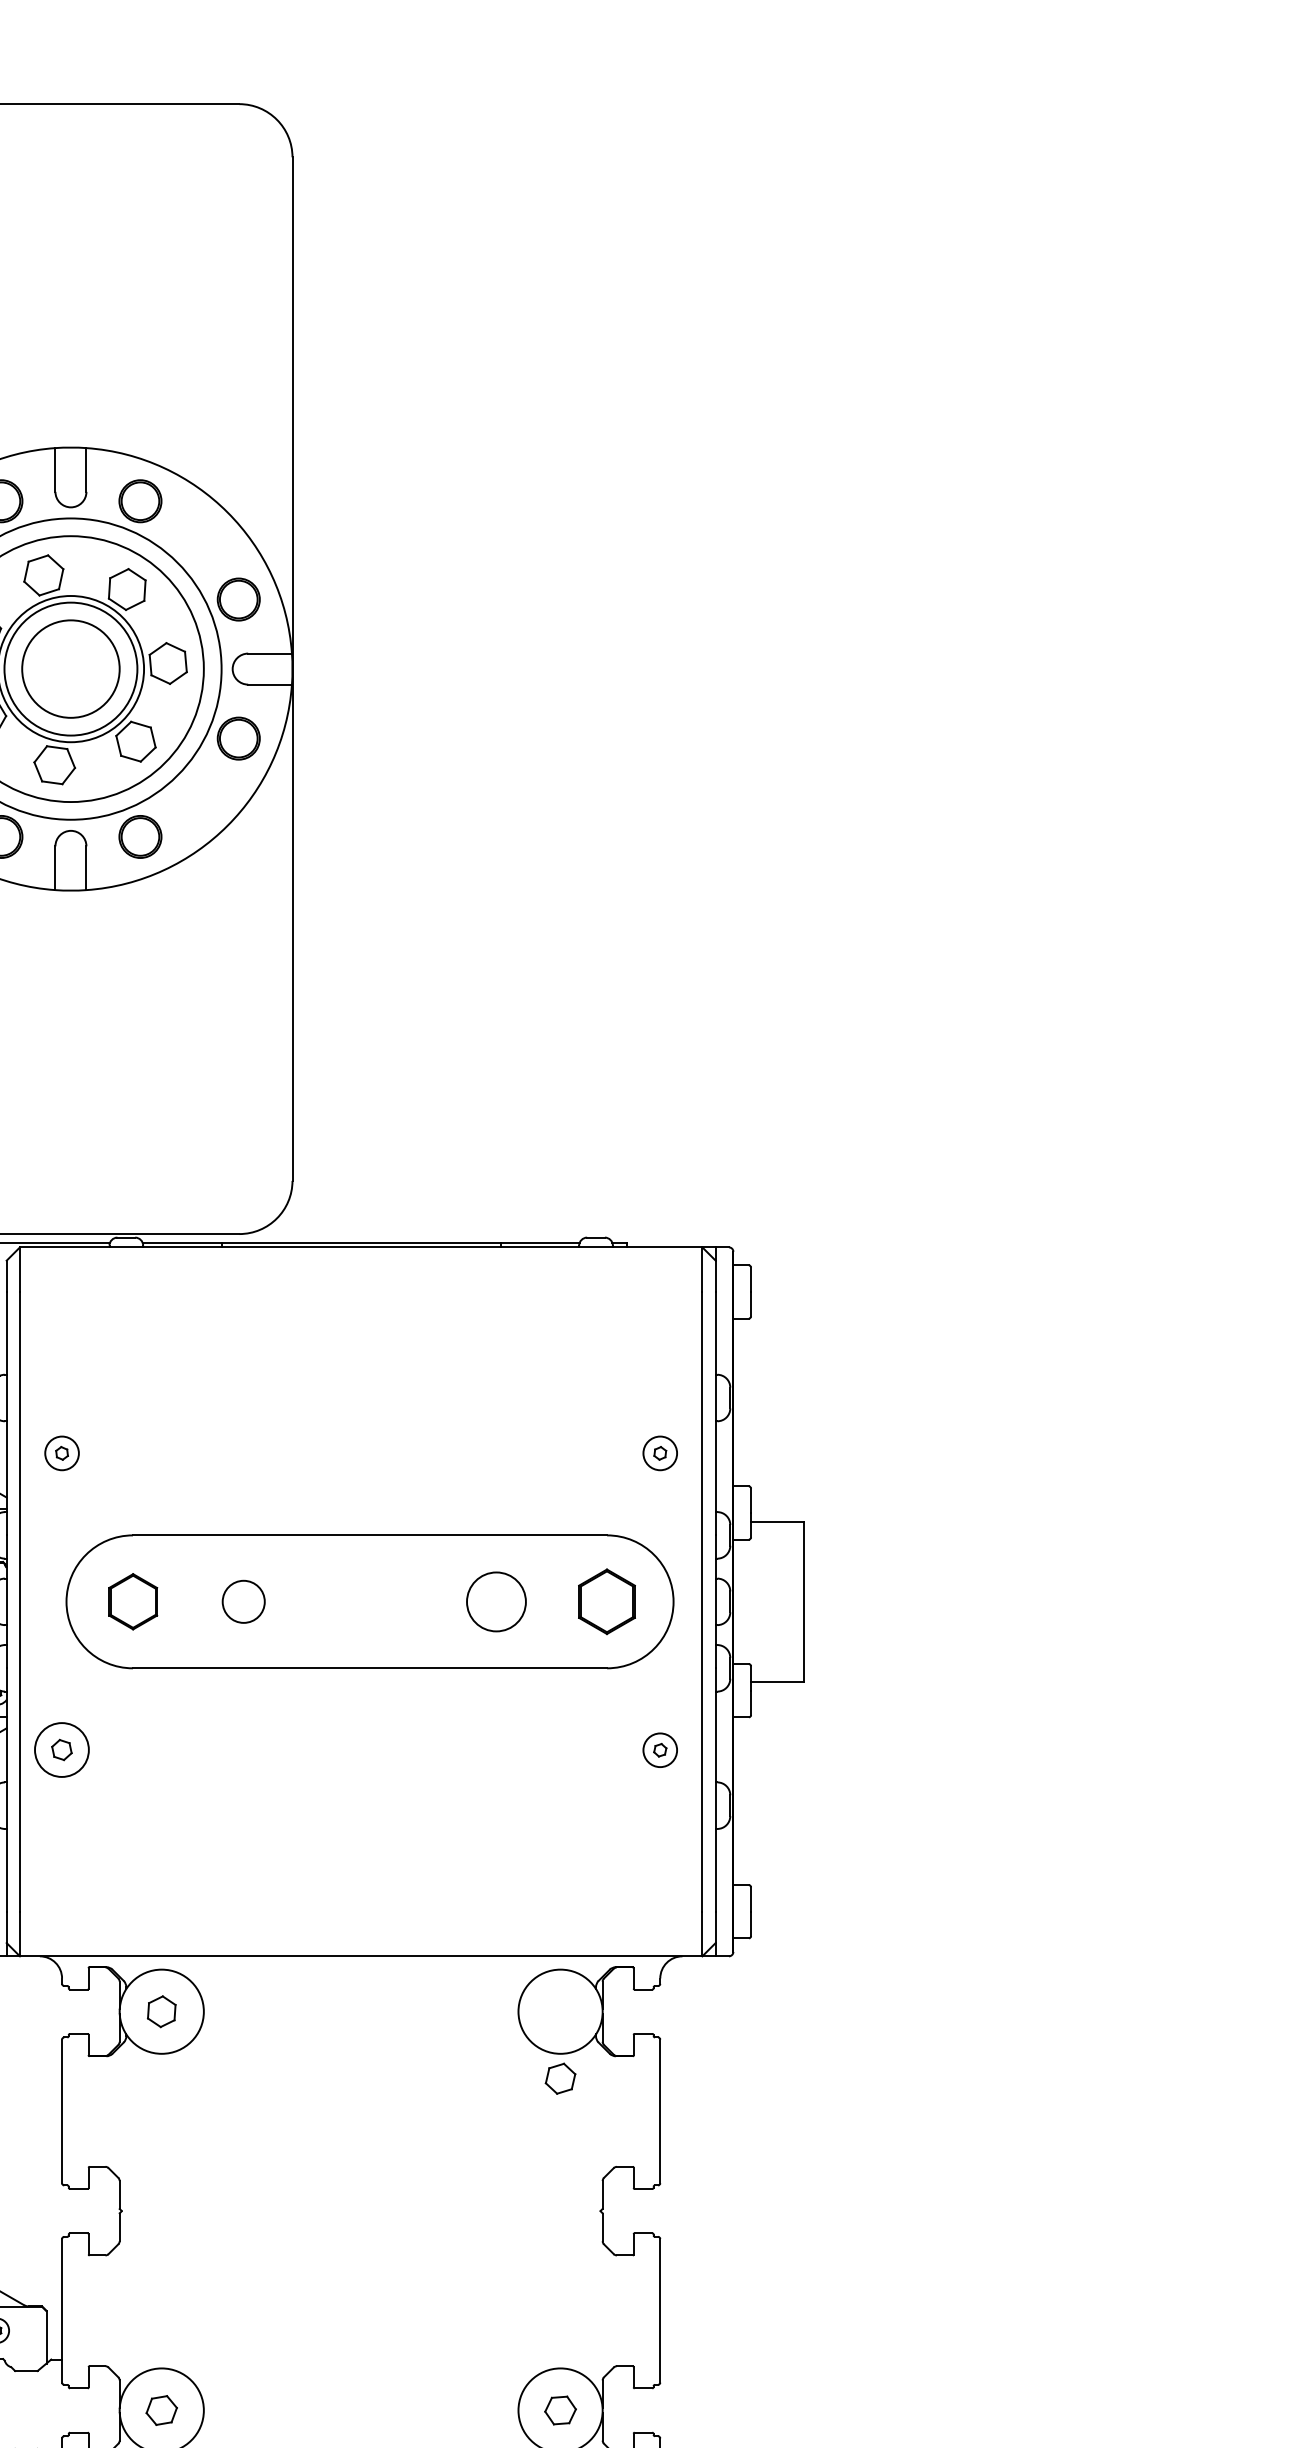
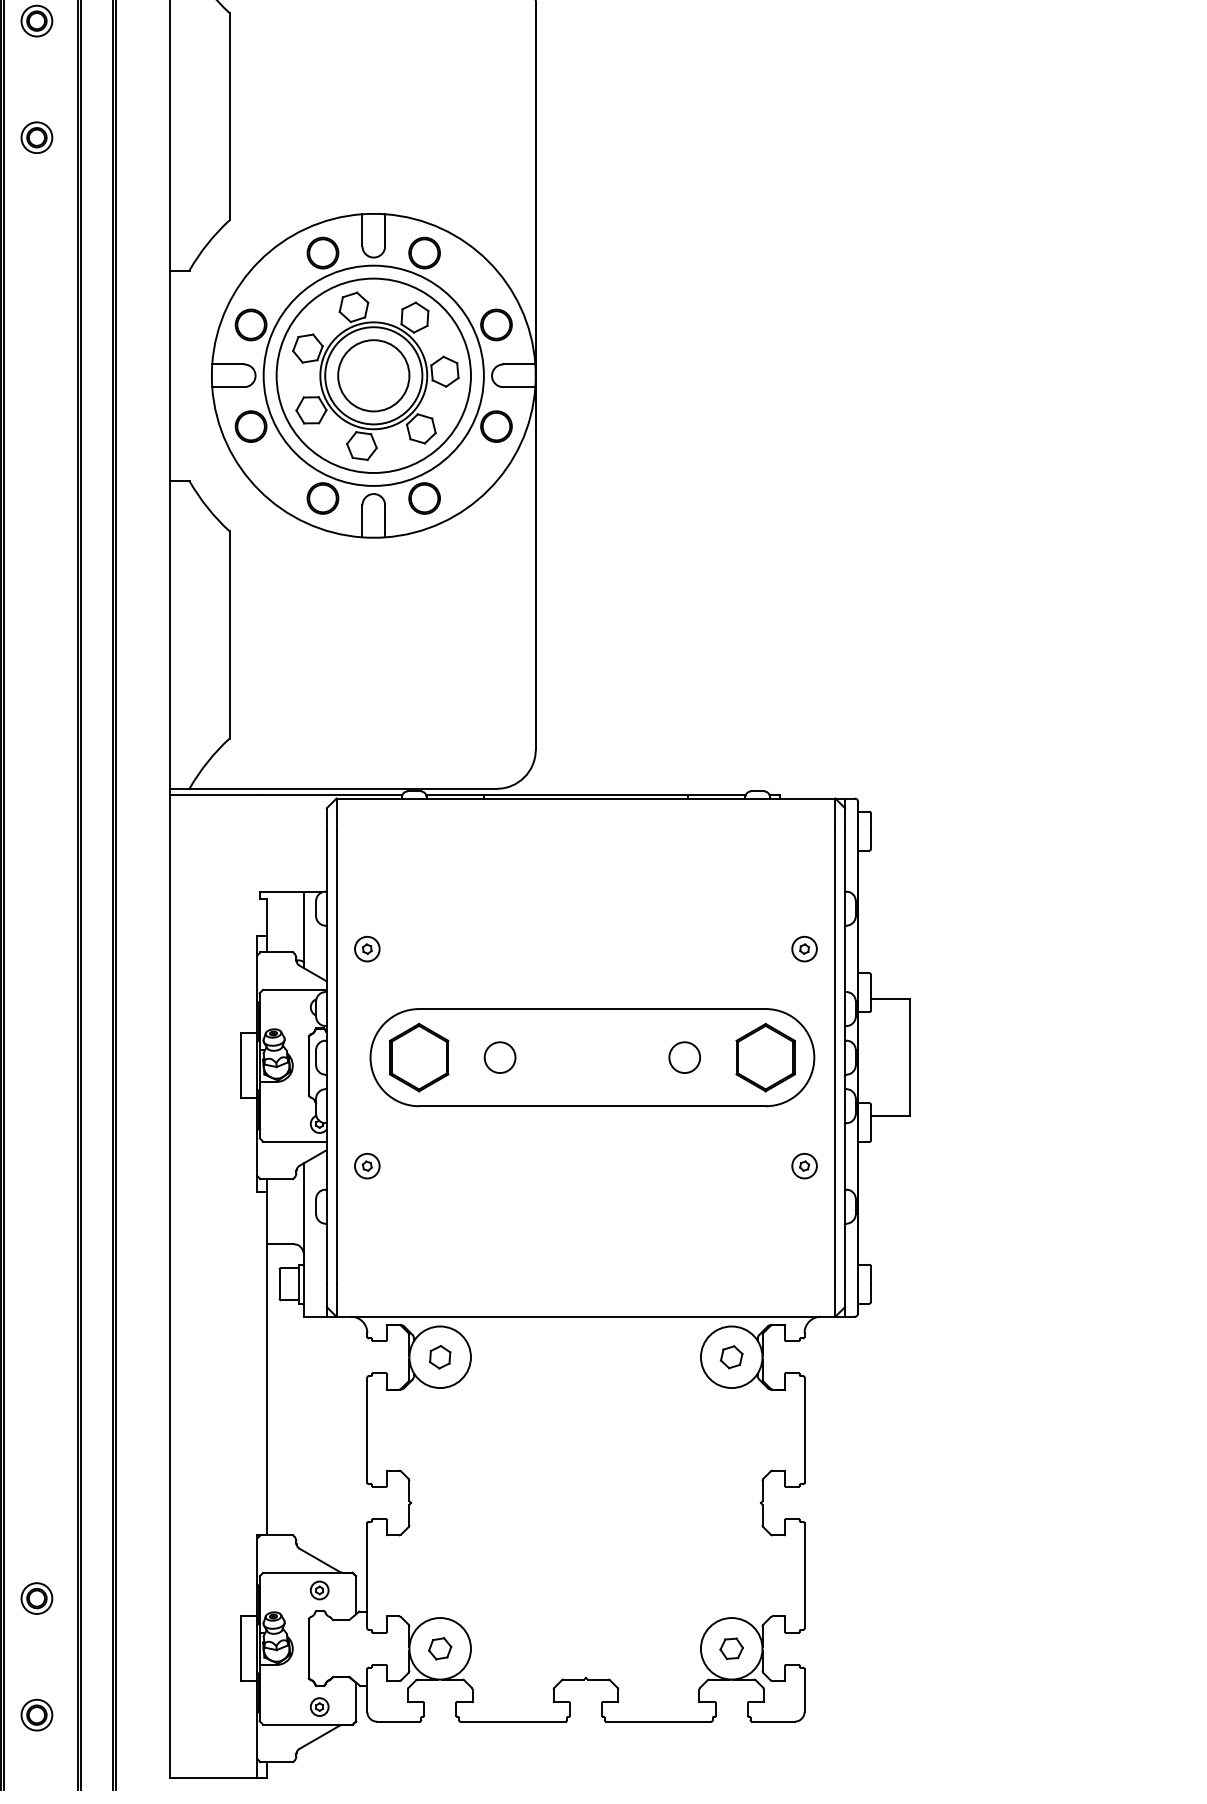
part: (133, 1601) -> (419, 1057), size x1.67
circle: (495, 1601) -> (684, 1057), size x0.71
part: (606, 1601) -> (765, 1057), size x1.43
part: (62, 1750) -> (367, 1166), size x0.62
part: (560, 2079) -> (731, 1357), moved

